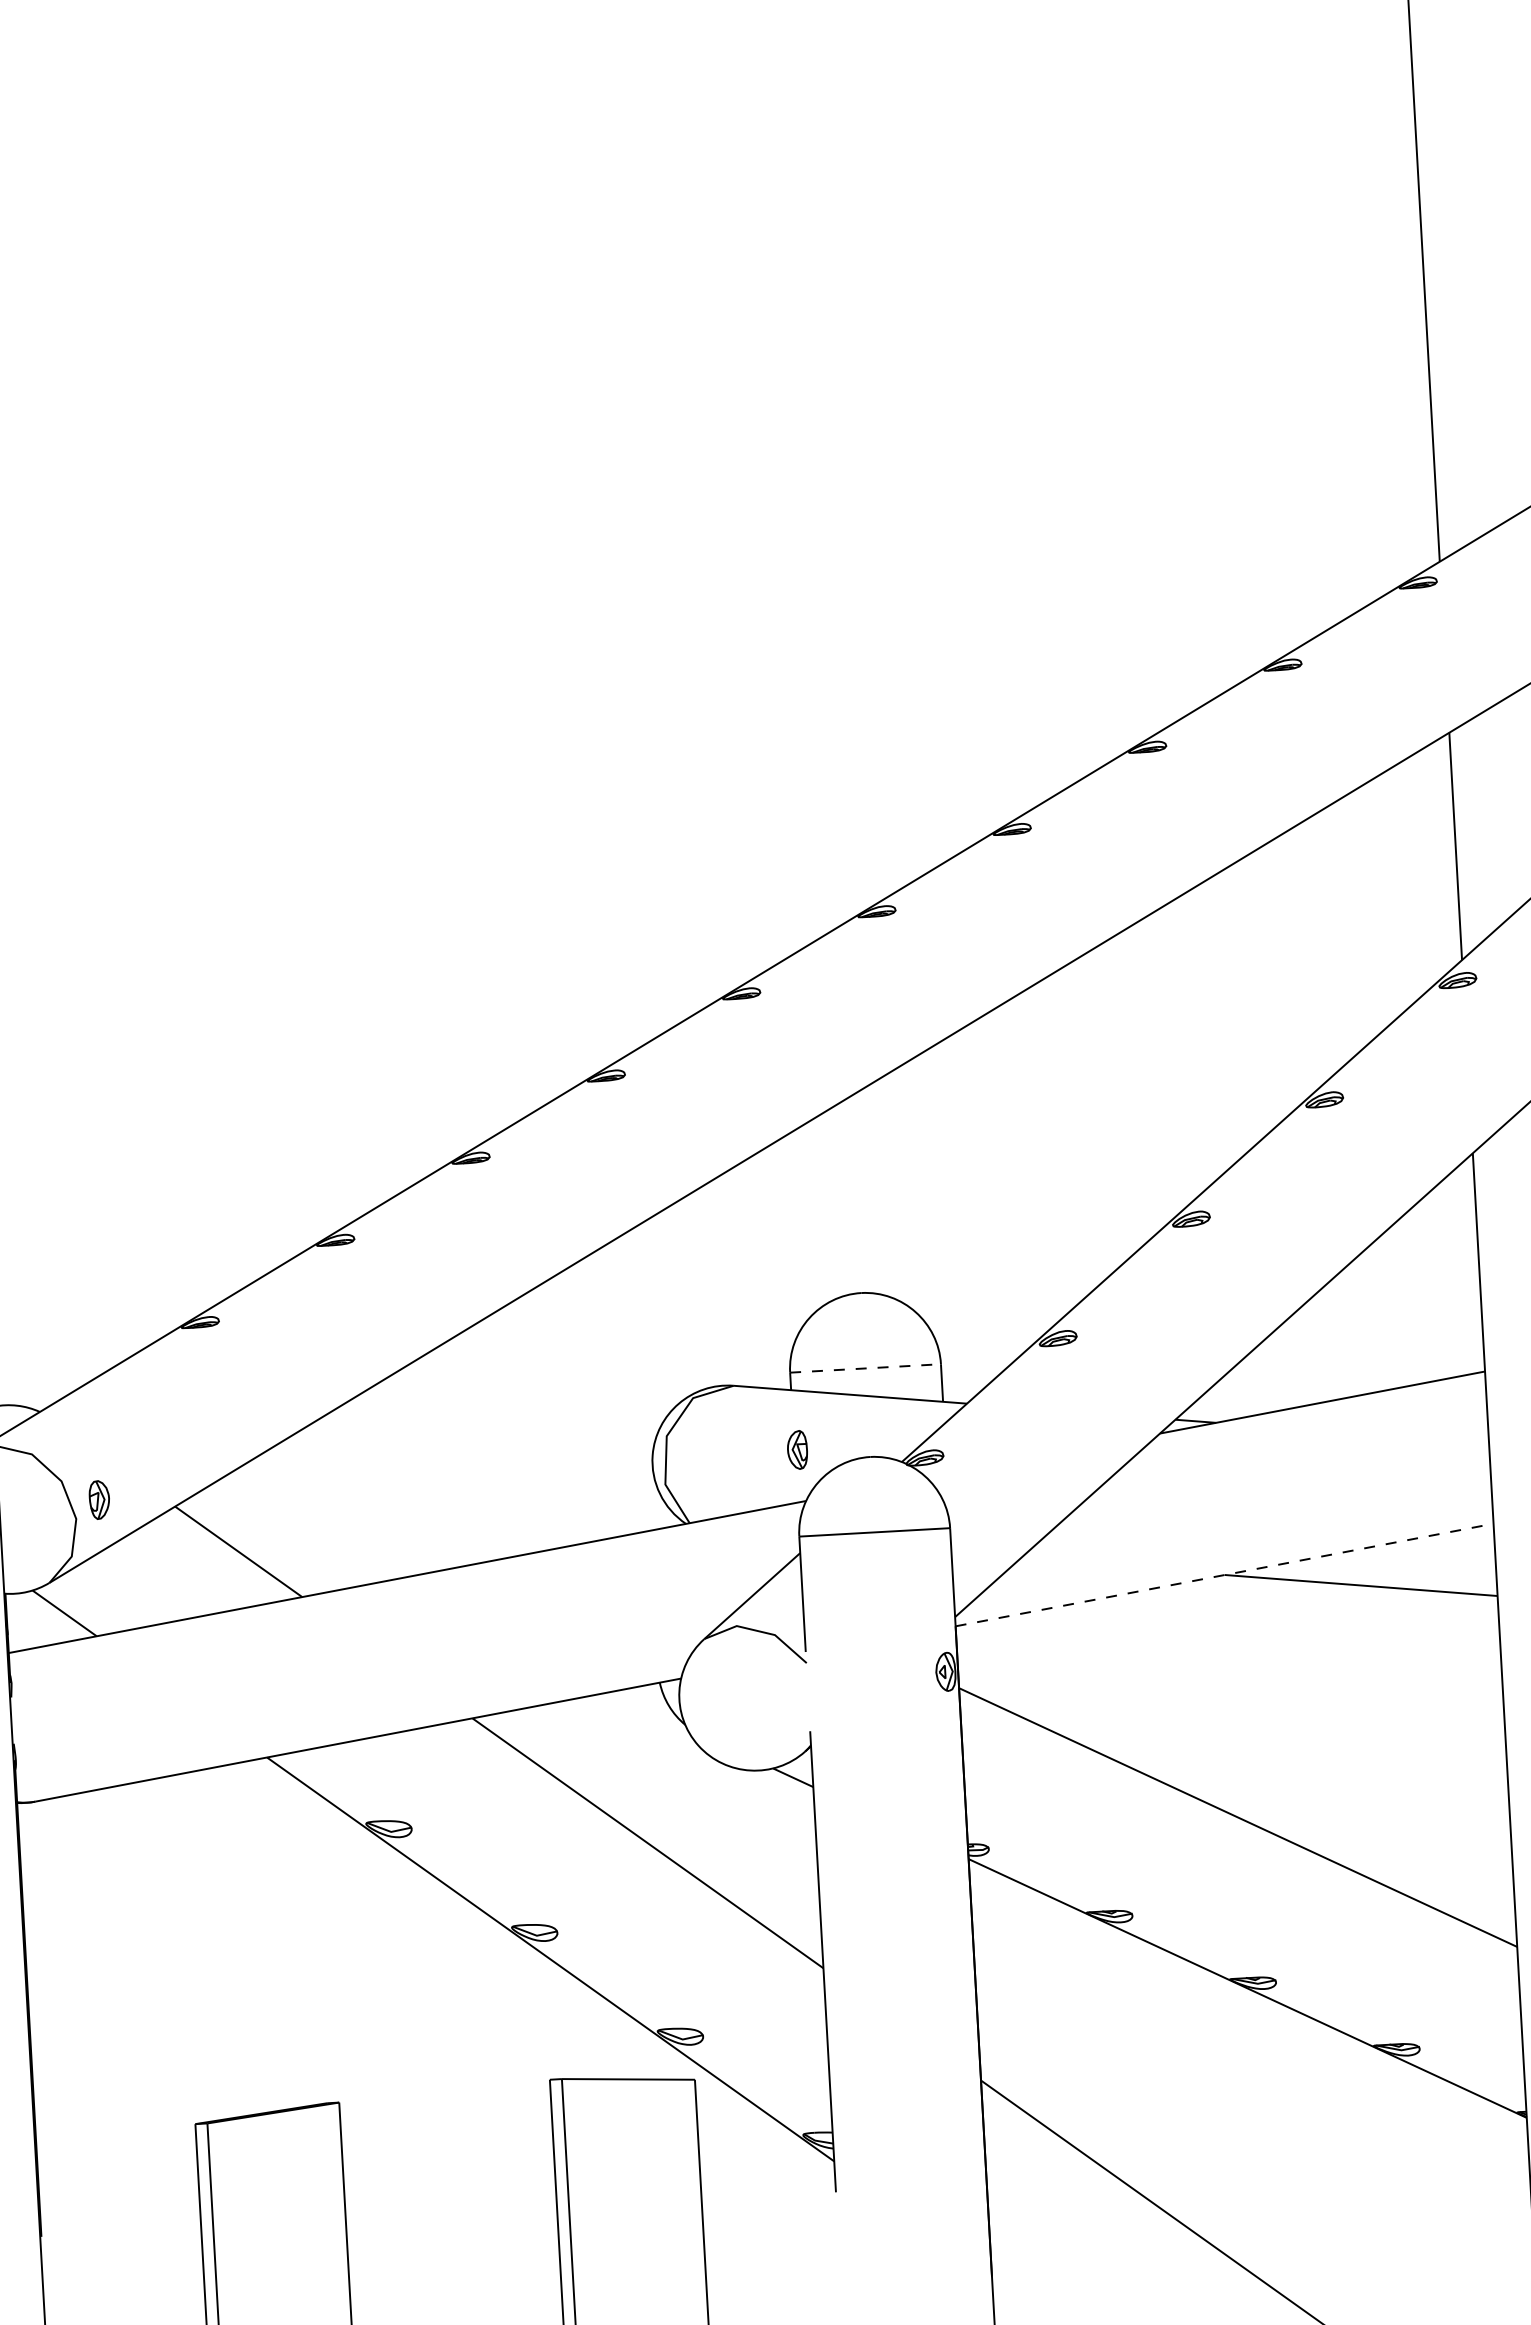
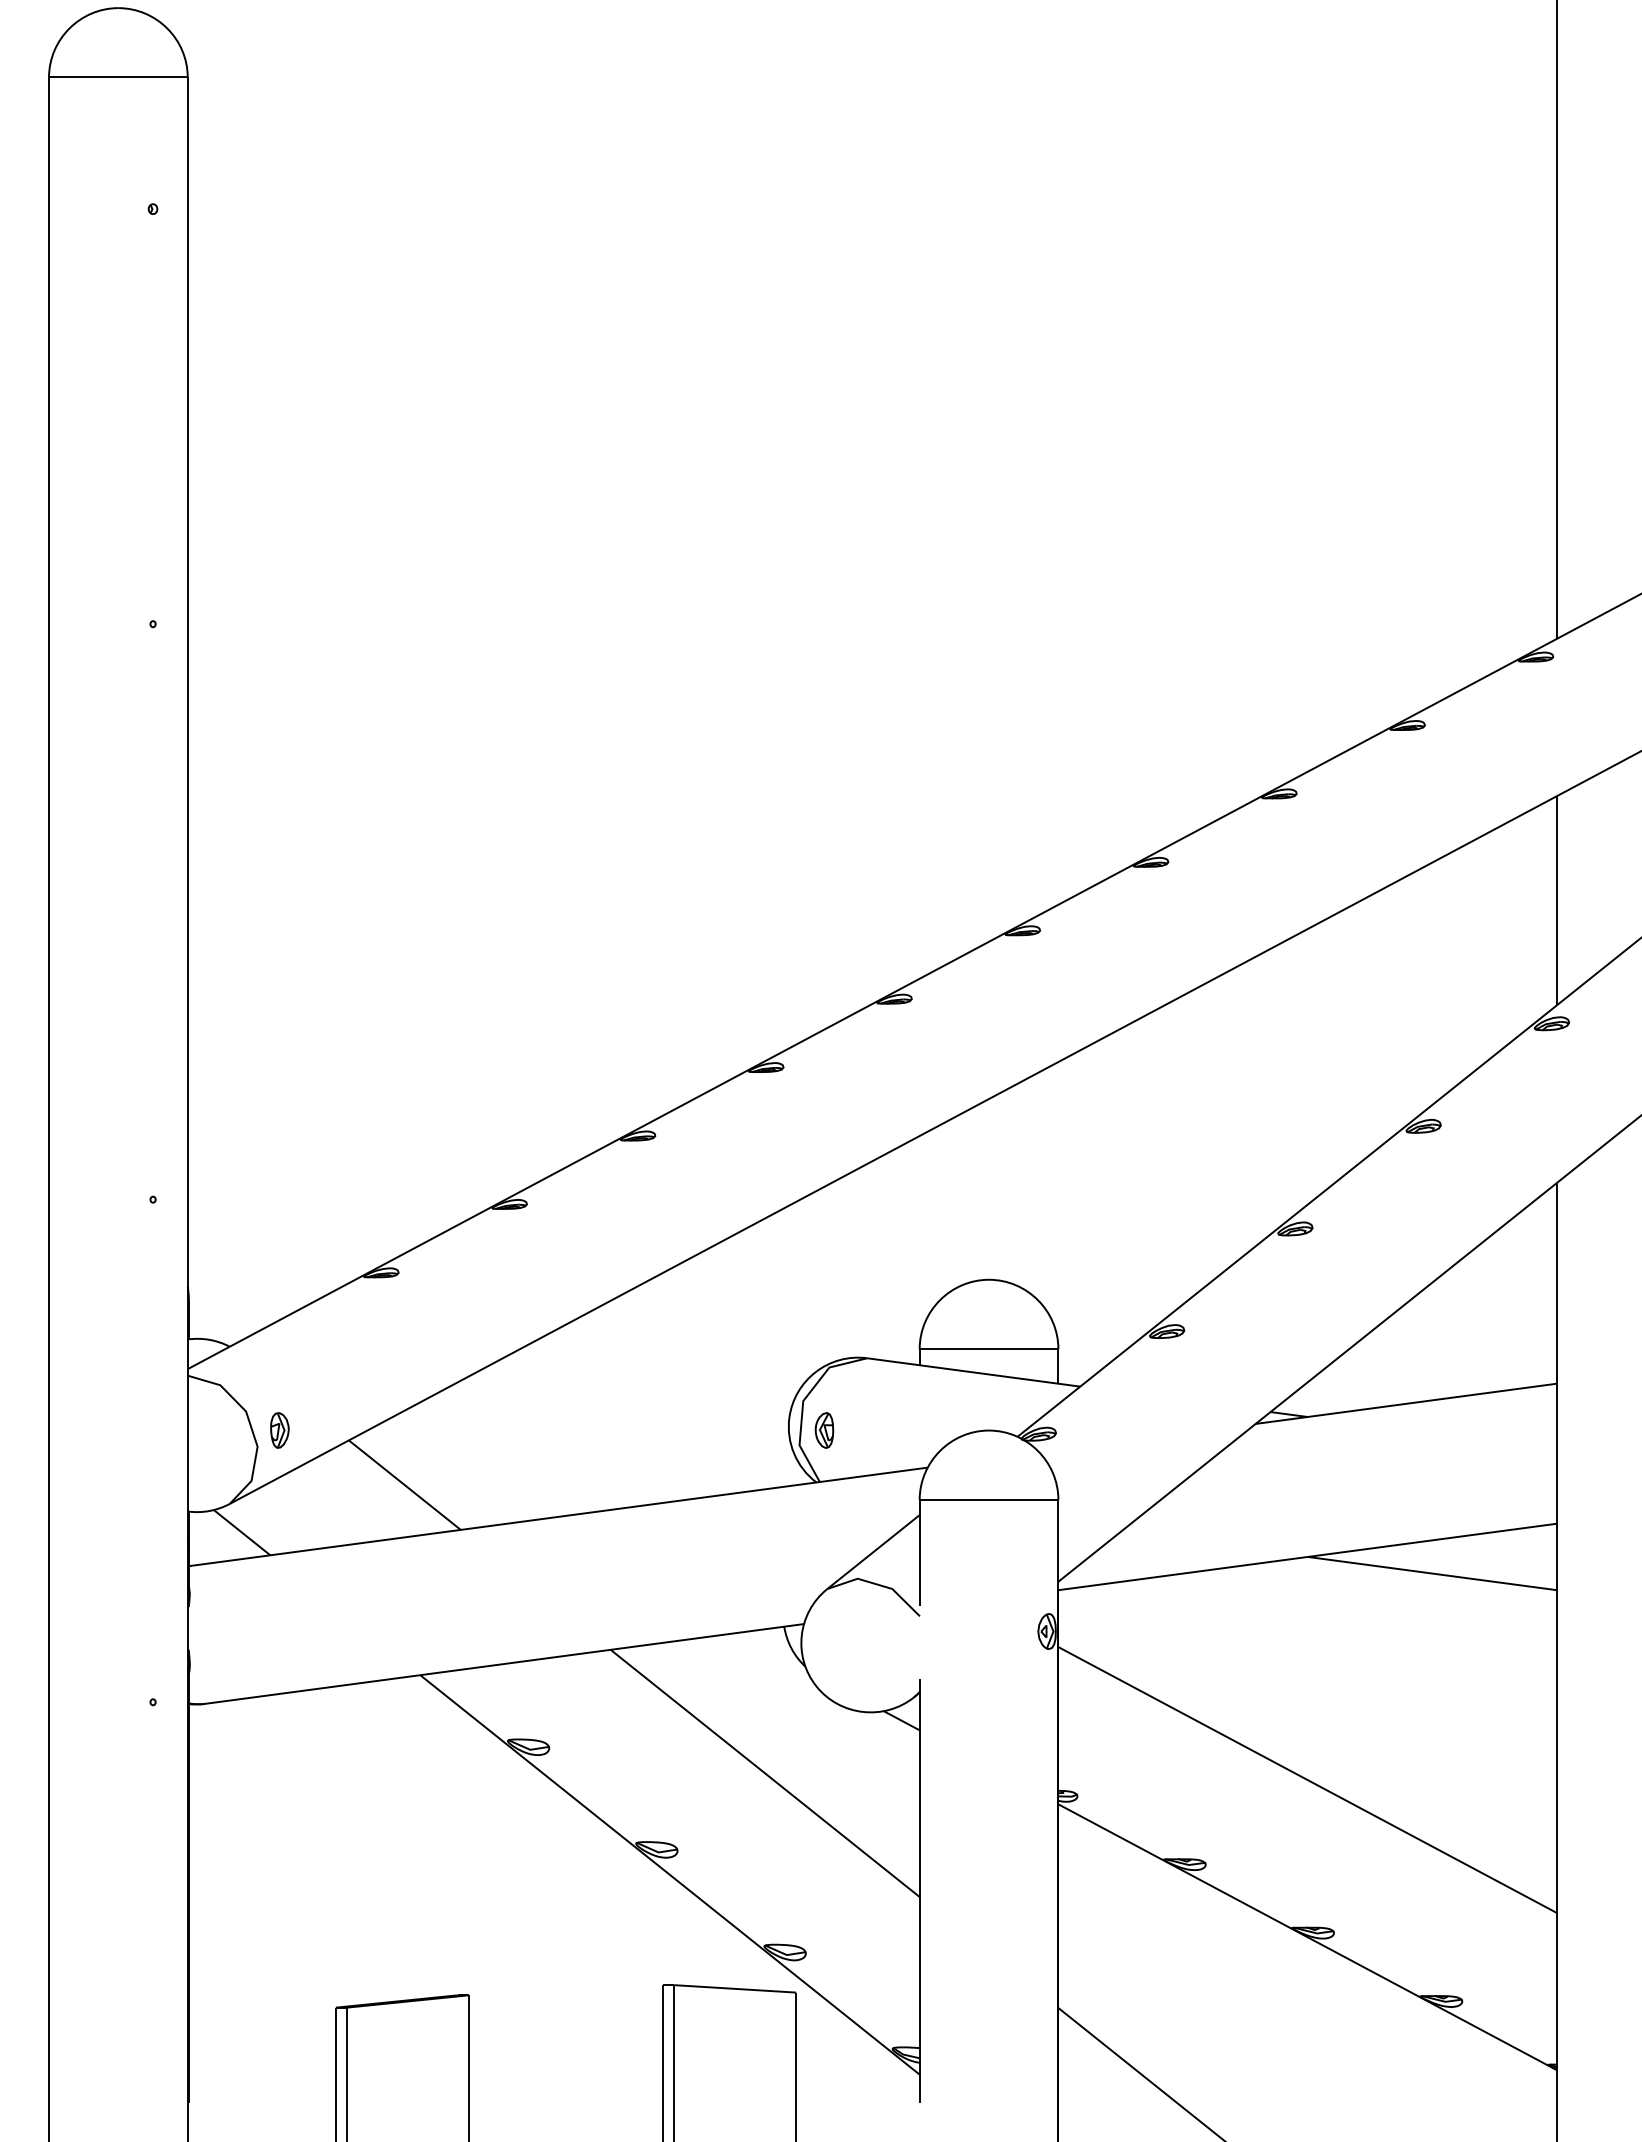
line: (866, 1368) -> (989, 1349), dashed -> solid
part: (797, 1450) -> (824, 1430), moved
line: (1225, 1574) -> (1308, 1556), dashed -> solid

